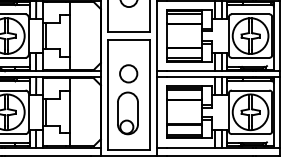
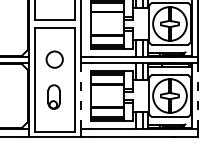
line: (156, 111) -> (81, 95), solid -> dashed
line: (279, 112) -> (197, 96), solid -> dashed
part: (127, 113) -> (53, 97), size x0.6

